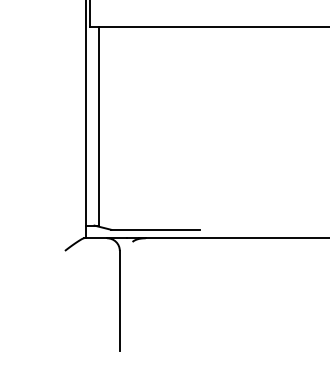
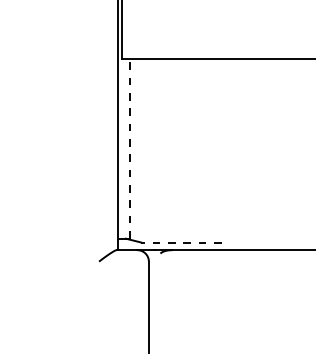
line: (98, 126) -> (129, 148), solid -> dashed
line: (154, 229) -> (180, 242), solid -> dashed

